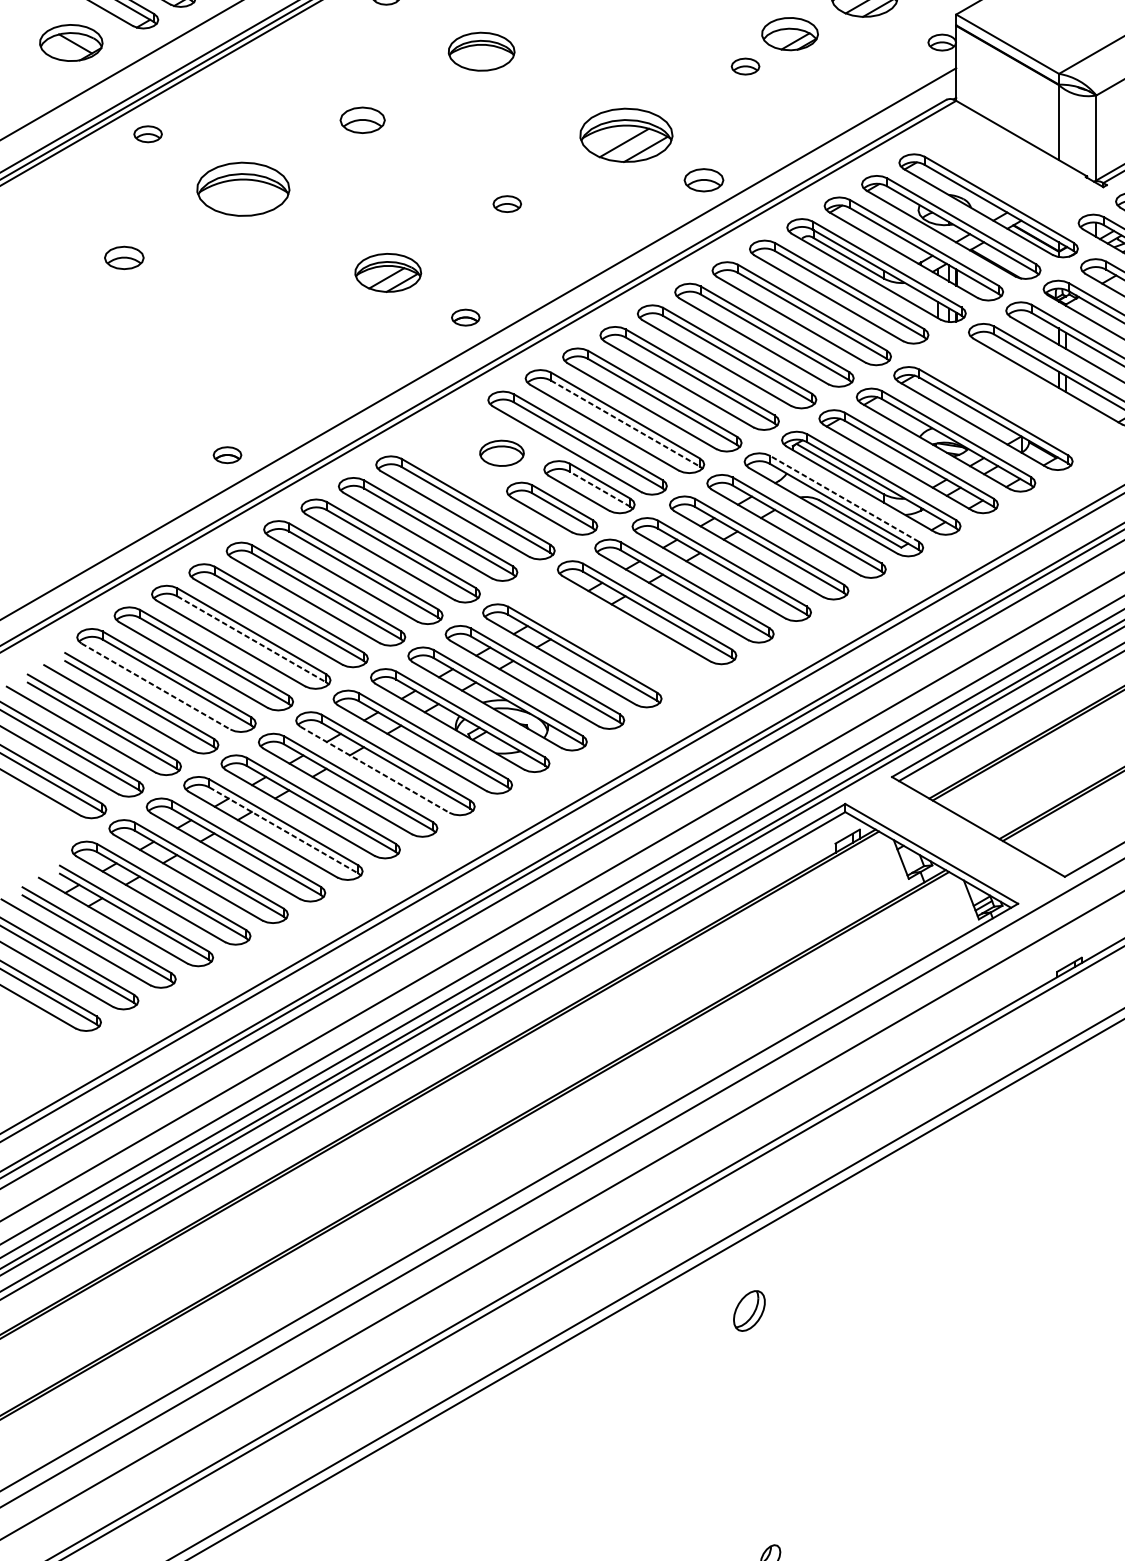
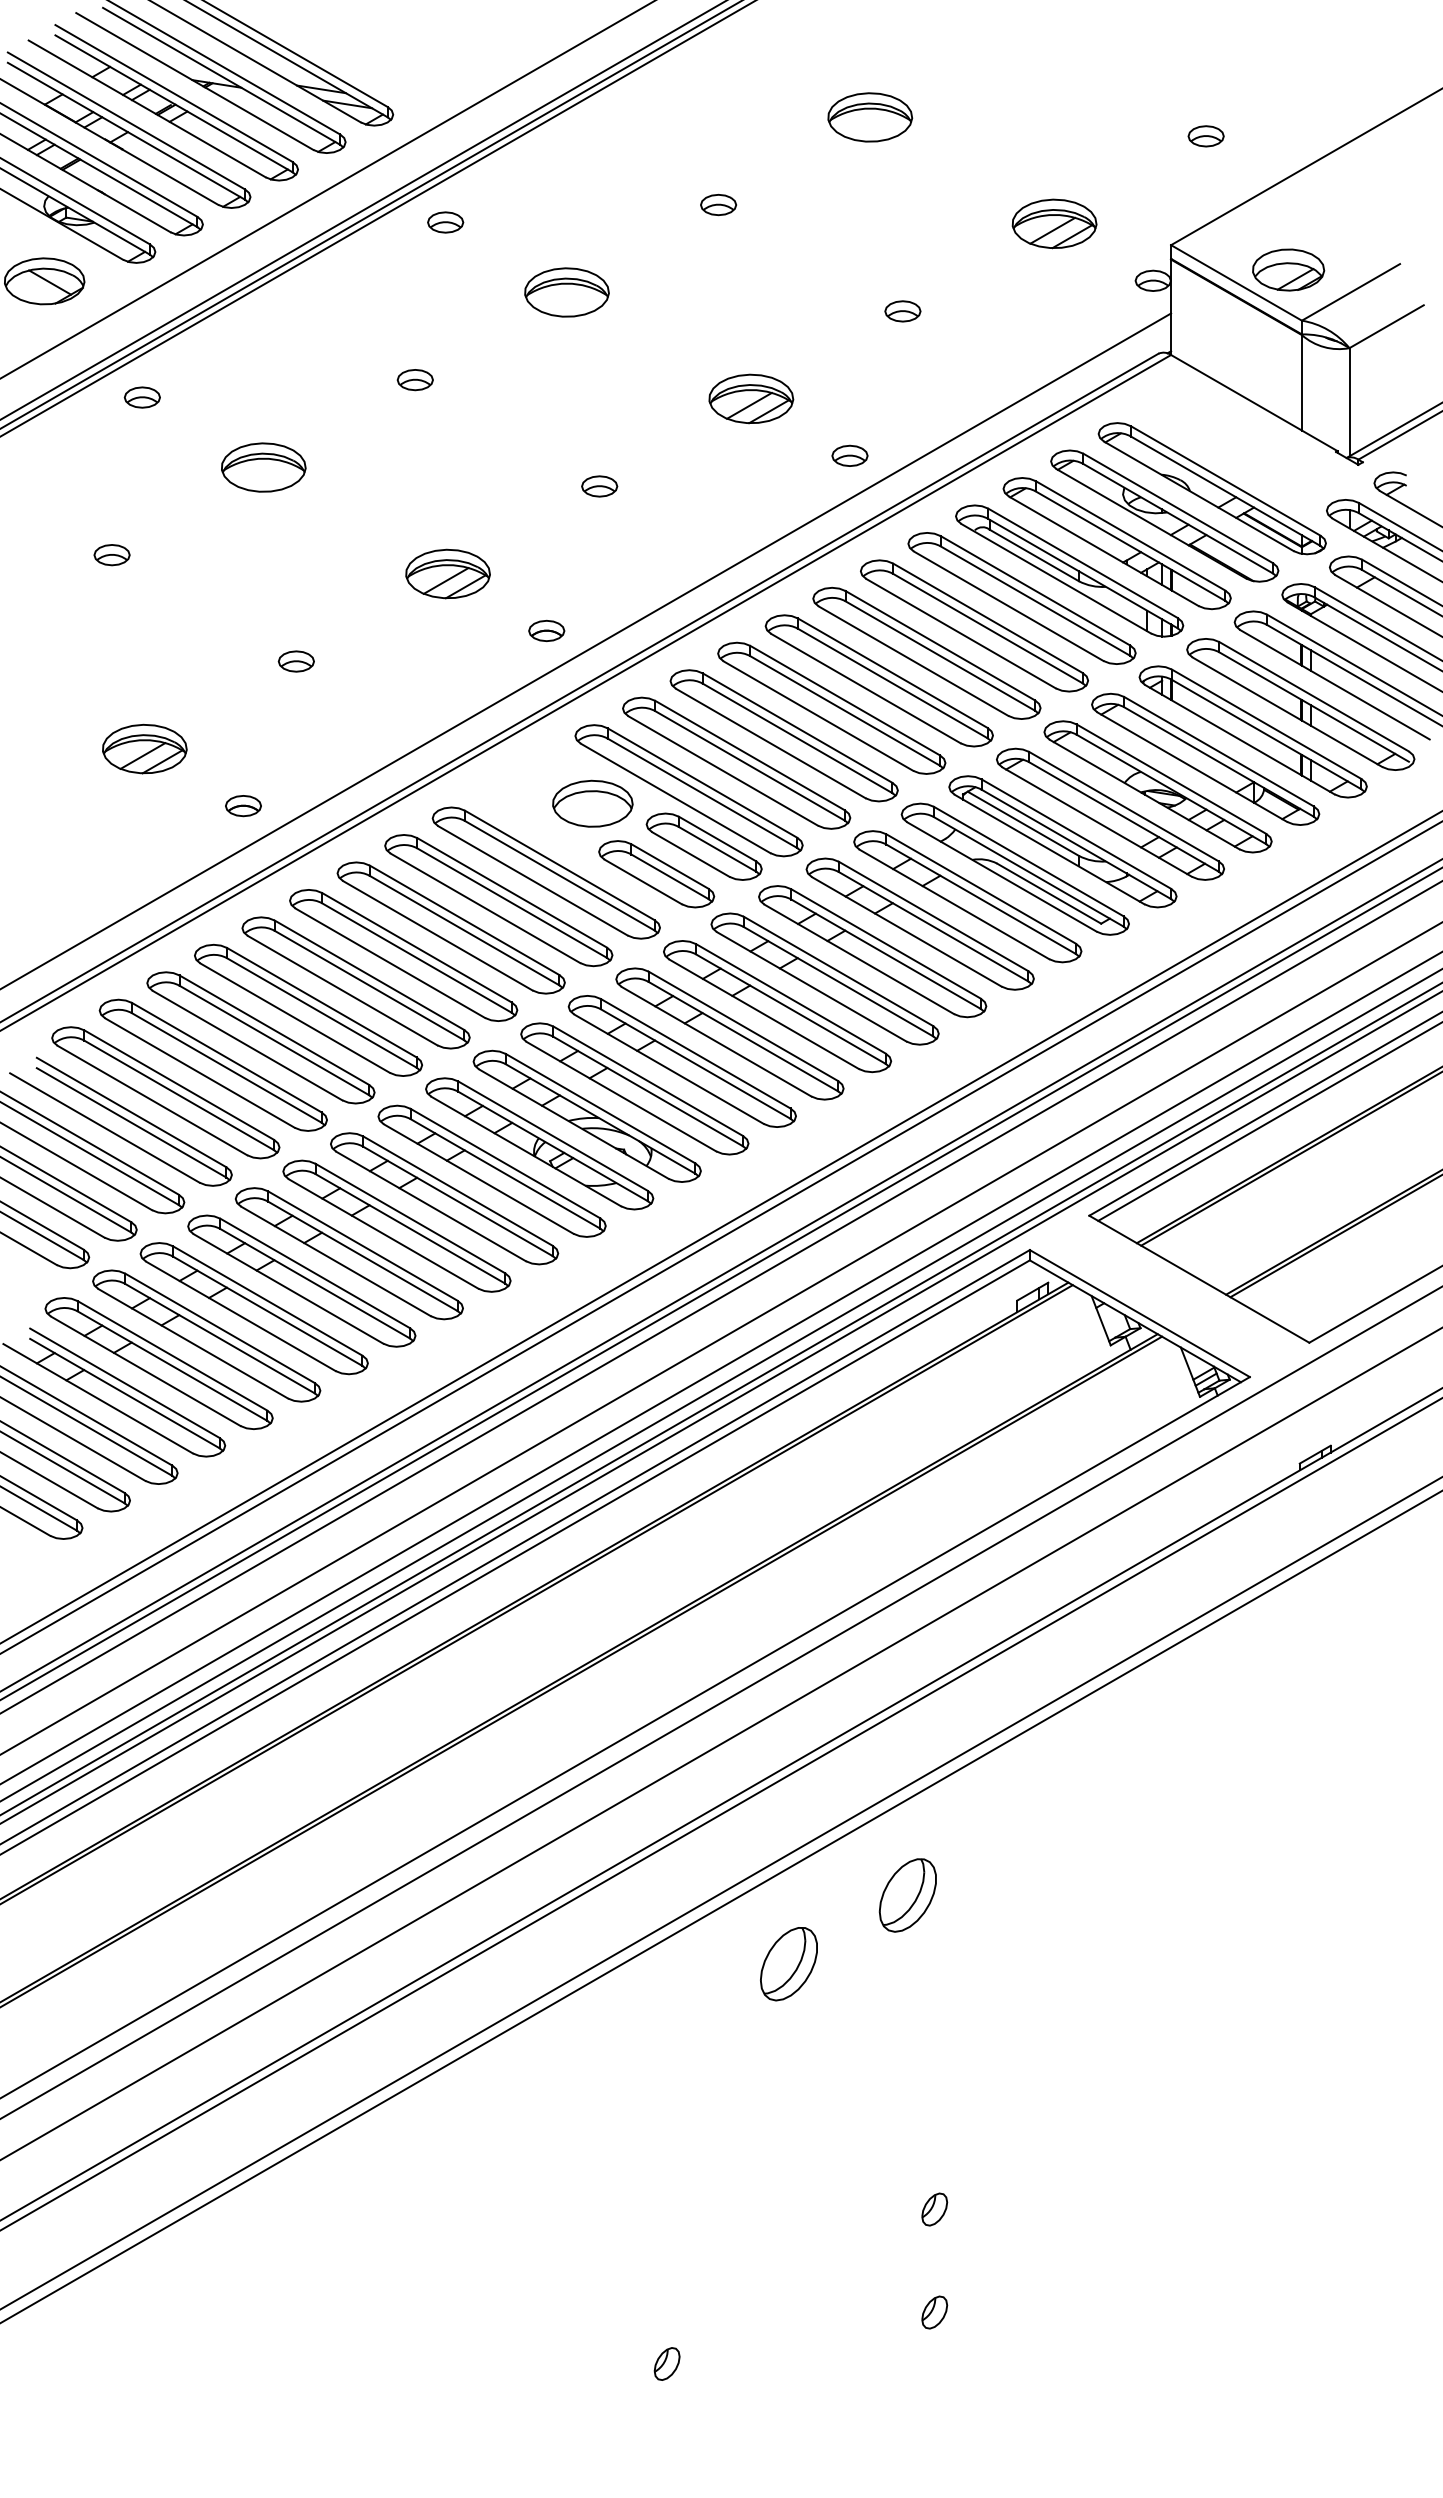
part: (790, 33) -> (1288, 269), moved
part: (361, 120) -> (414, 380), size x0.62
part: (626, 135) -> (751, 398), size x0.71
part: (703, 179) -> (849, 455), size x0.71
part: (243, 189) -> (263, 467), size x0.71
part: (123, 258) -> (111, 555), size x0.71
part: (268, 341) -> (295, 661), added
part: (1020, 396) -> (1252, 731), added
part: (149, 409) -> (144, 748), added
line: (625, 424) -> (750, 766), dashed -> solid
part: (501, 453) -> (592, 803), size x1.43
line: (599, 489) -> (717, 849), dashed -> solid
line: (844, 498) -> (1028, 861), dashed -> solid
part: (609, 633) -> (729, 1033), added
line: (251, 639) -> (274, 1040), dashed -> solid
line: (156, 686) -> (152, 1100), dashed -> solid
line: (375, 769) -> (431, 1206), dashed -> solid
line: (284, 831) -> (315, 1284), dashed -> solid
part: (749, 1311) -> (907, 1895), size x1.43
part: (655, 1365) -> (788, 1964), added

